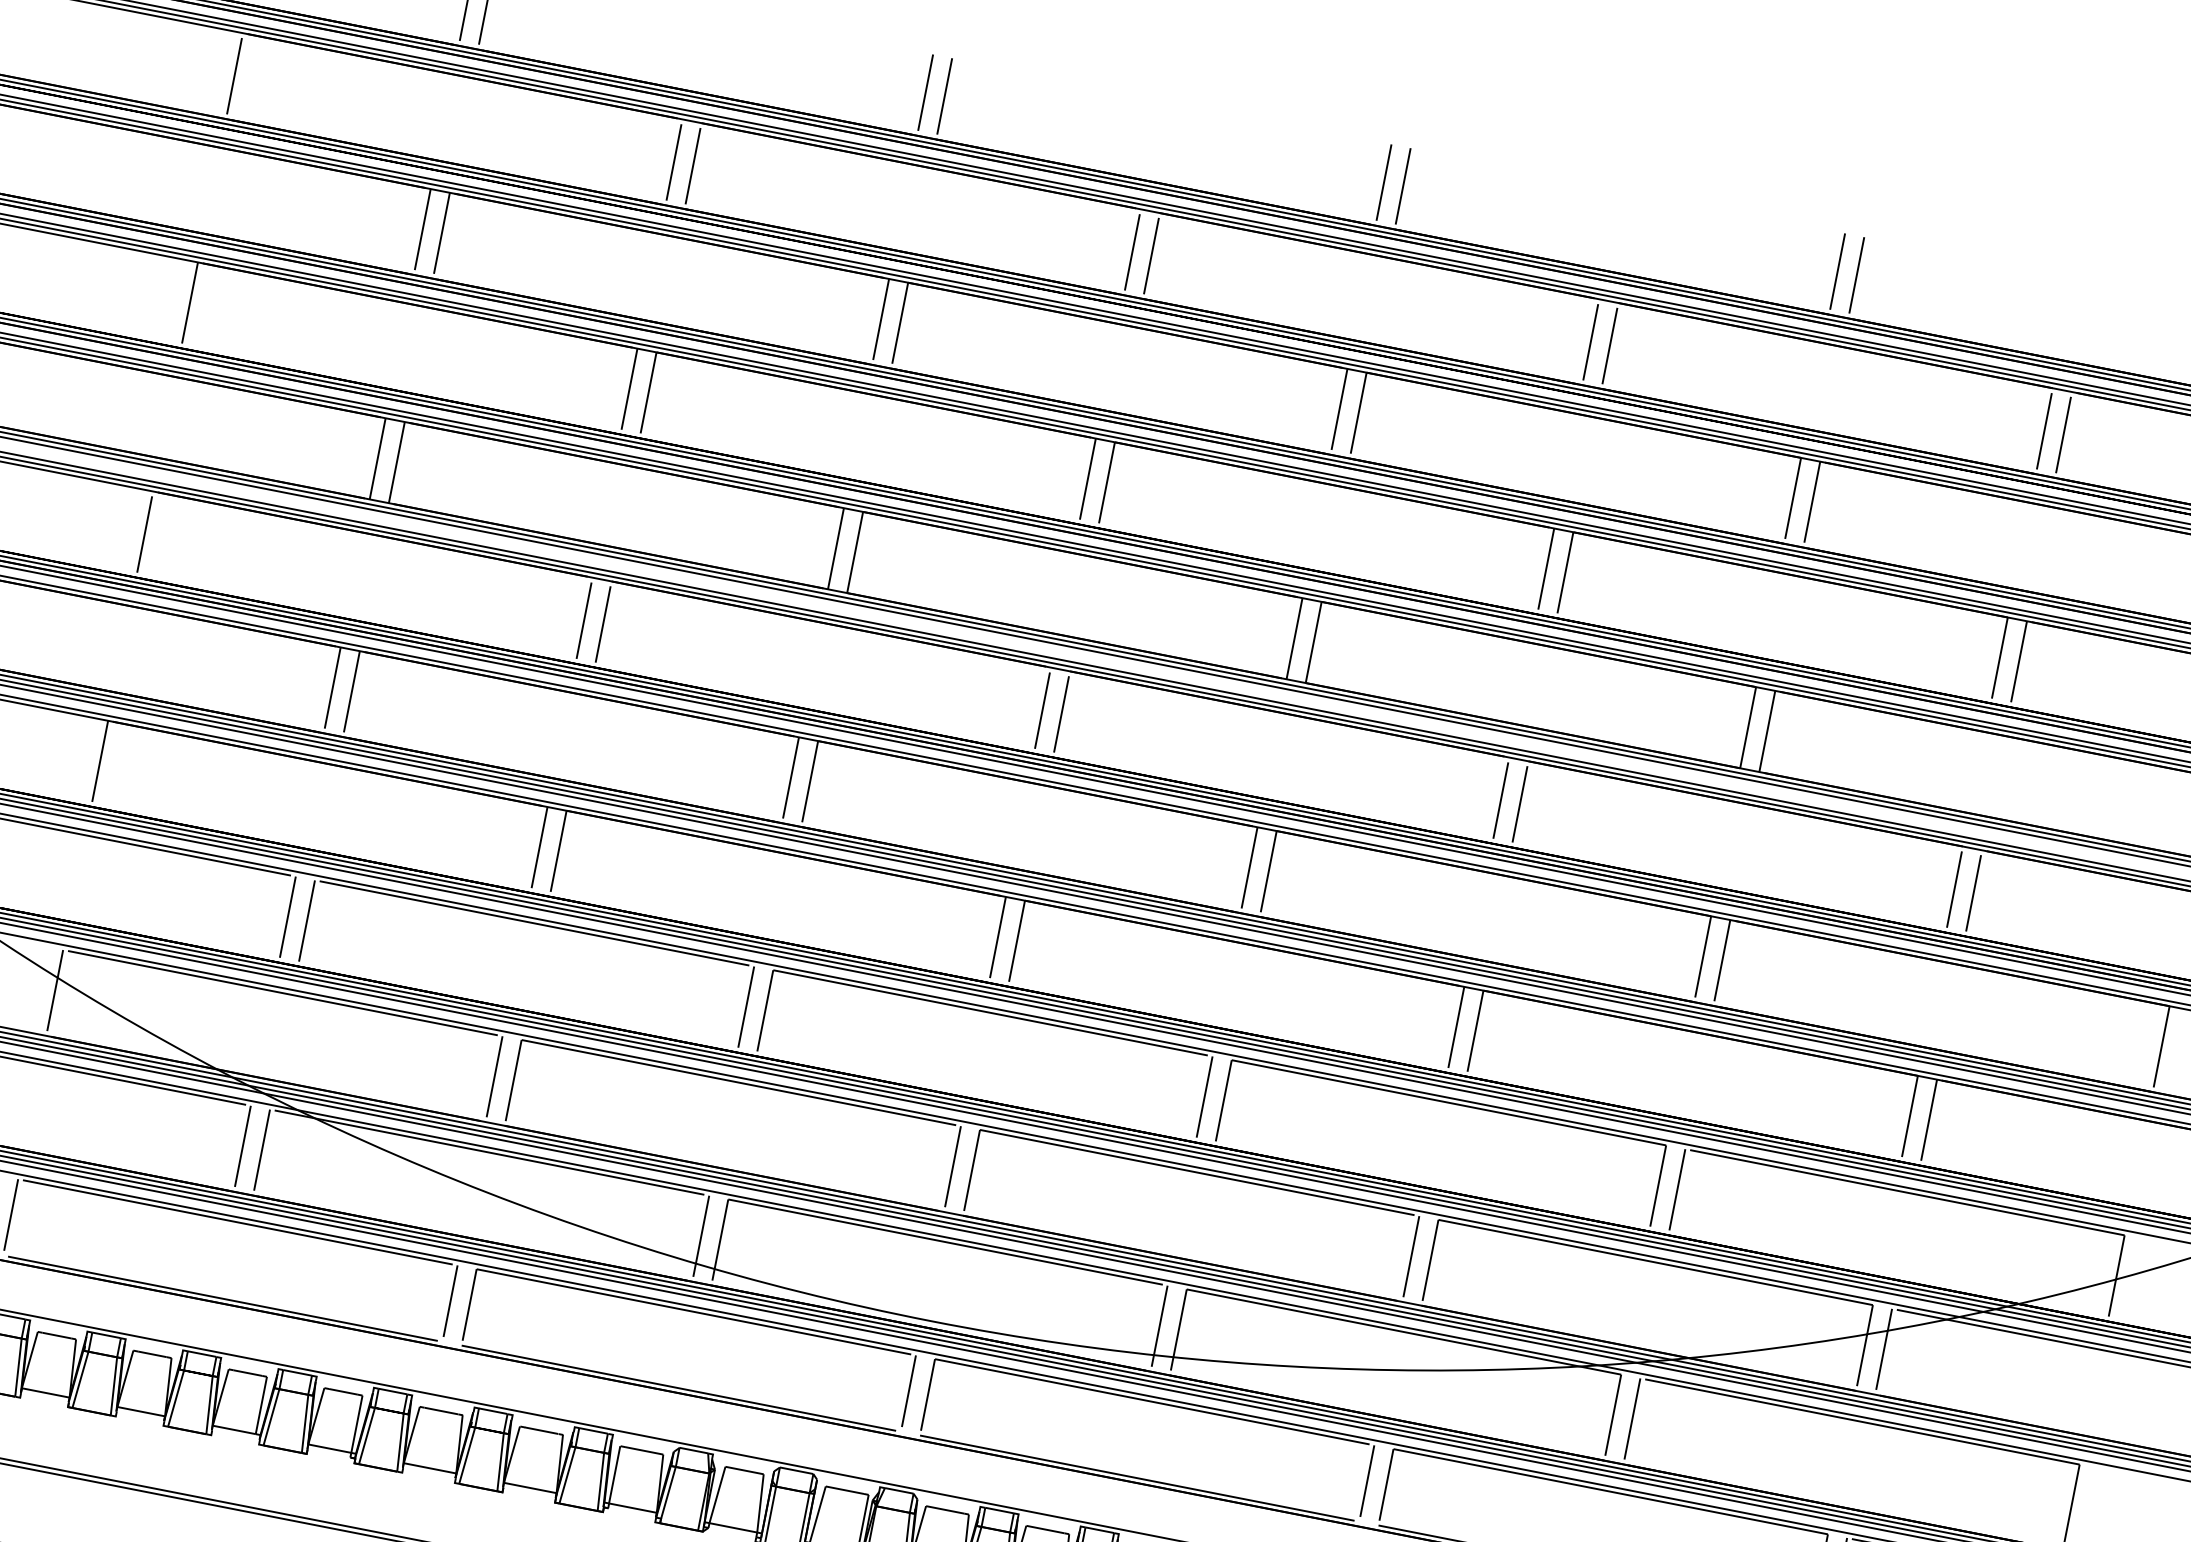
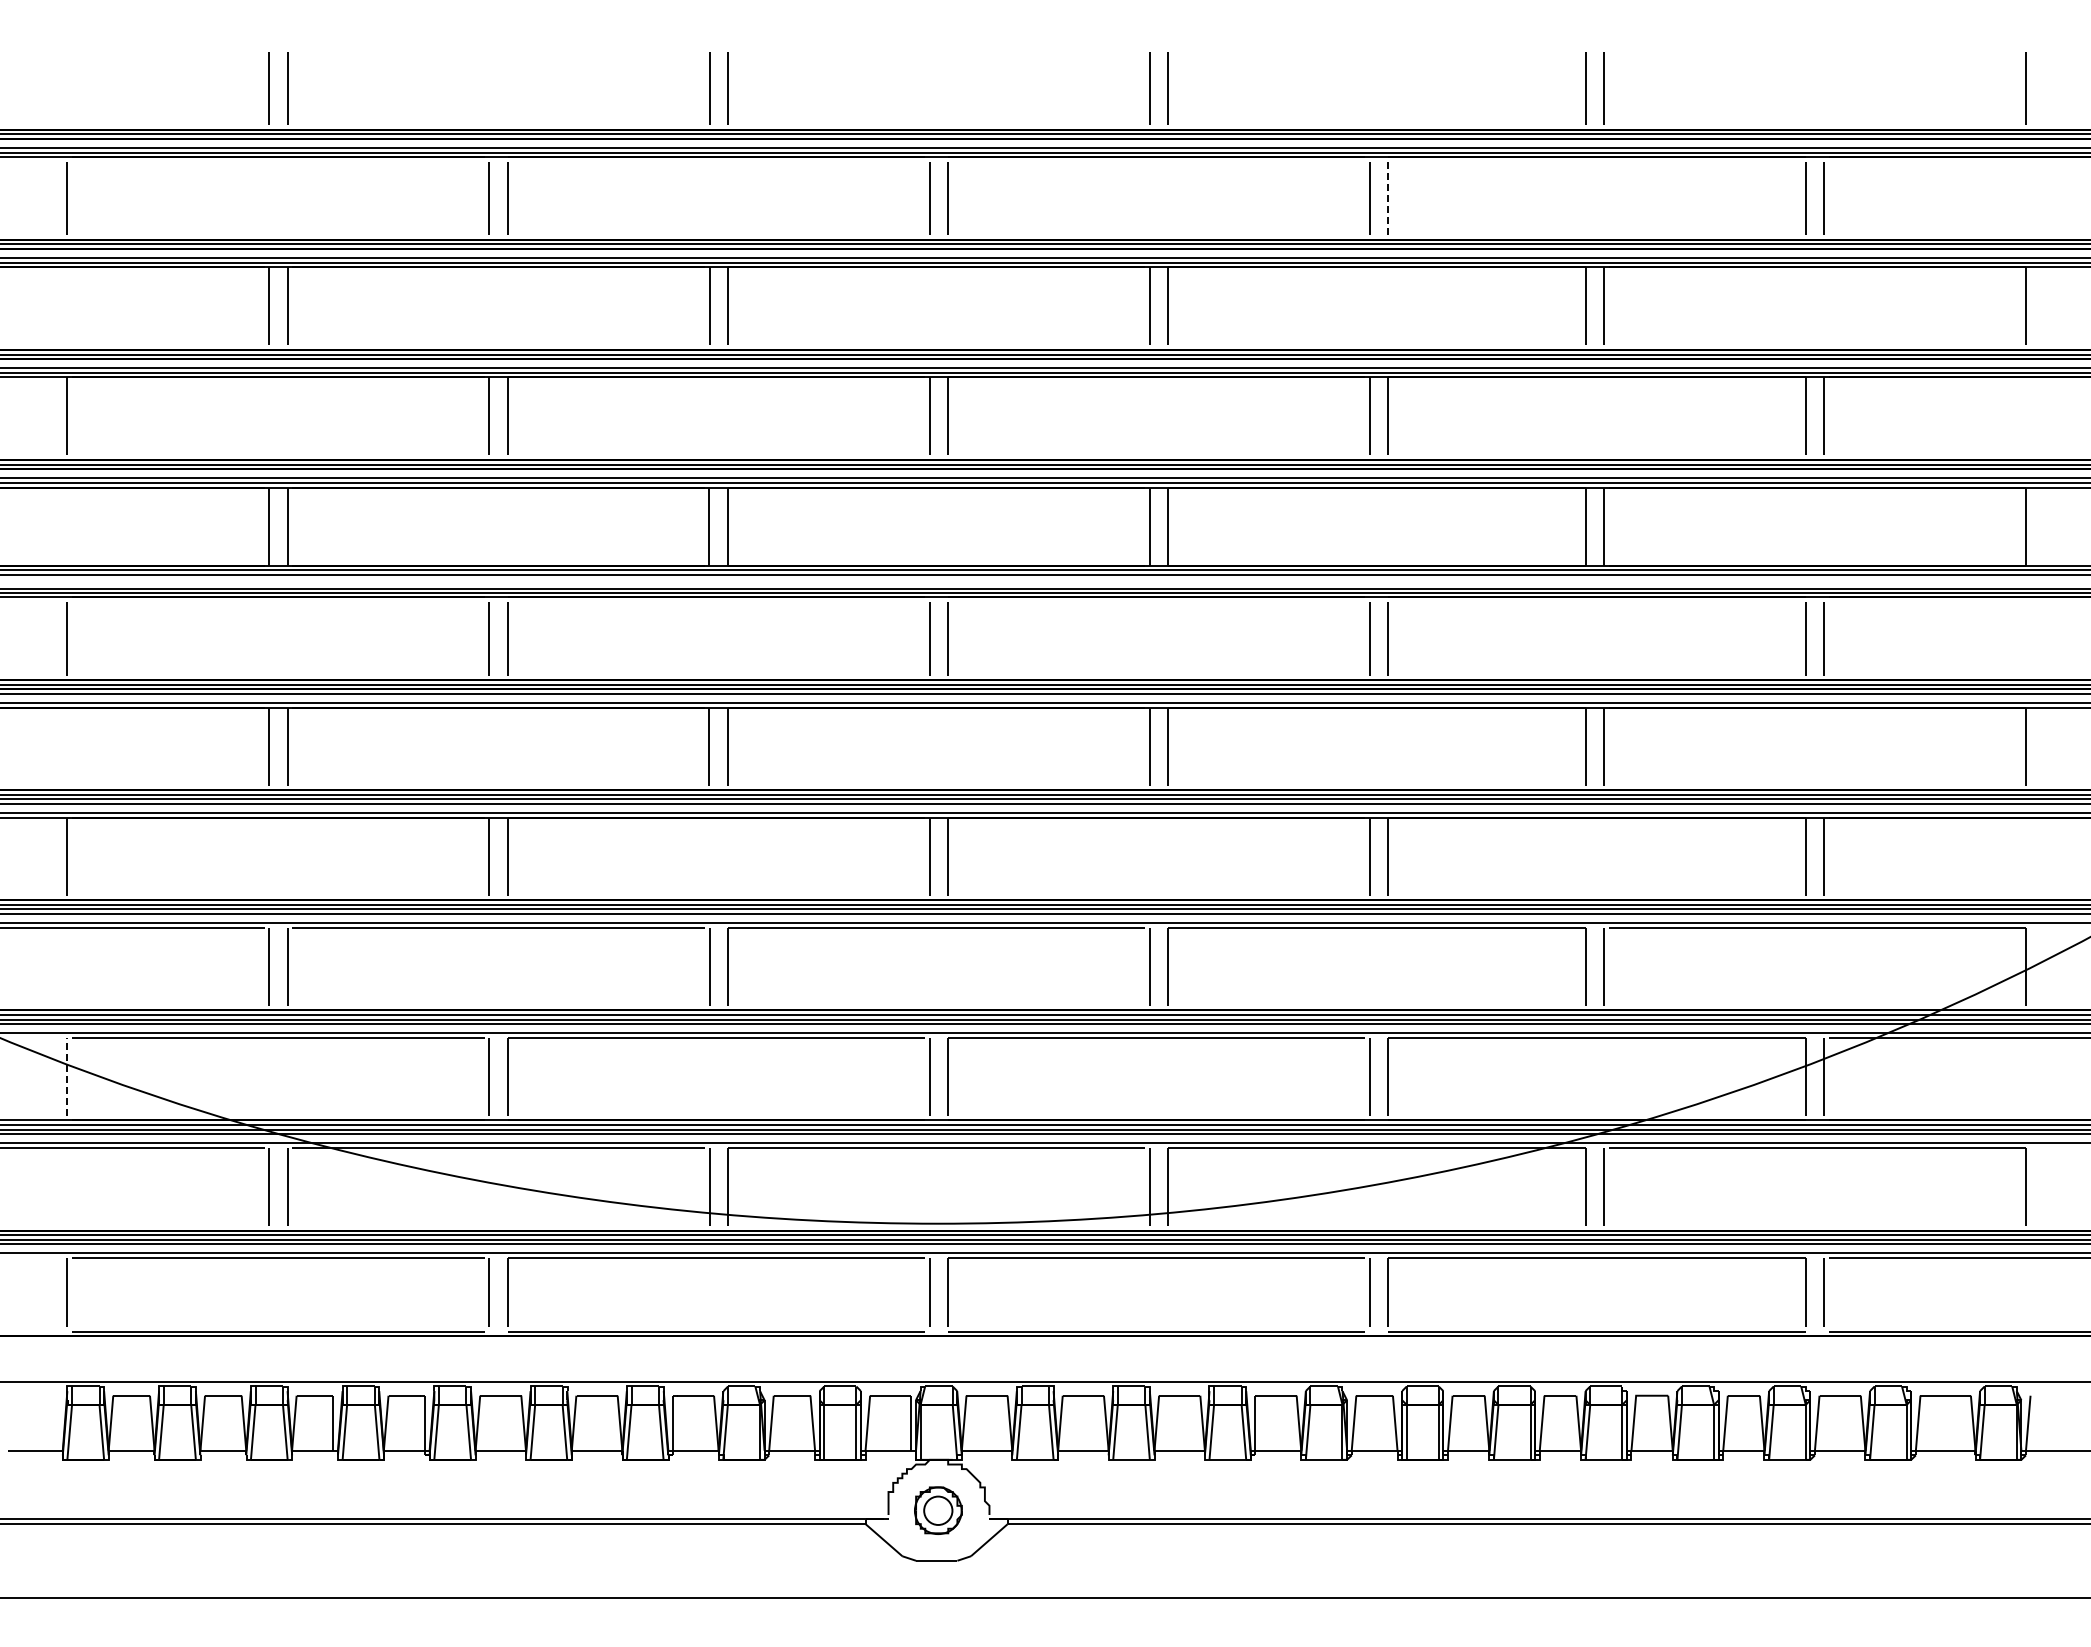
line: (1609, 345) -> (1388, 198), solid -> dashed
line: (55, 990) -> (67, 1076), solid -> dashed

